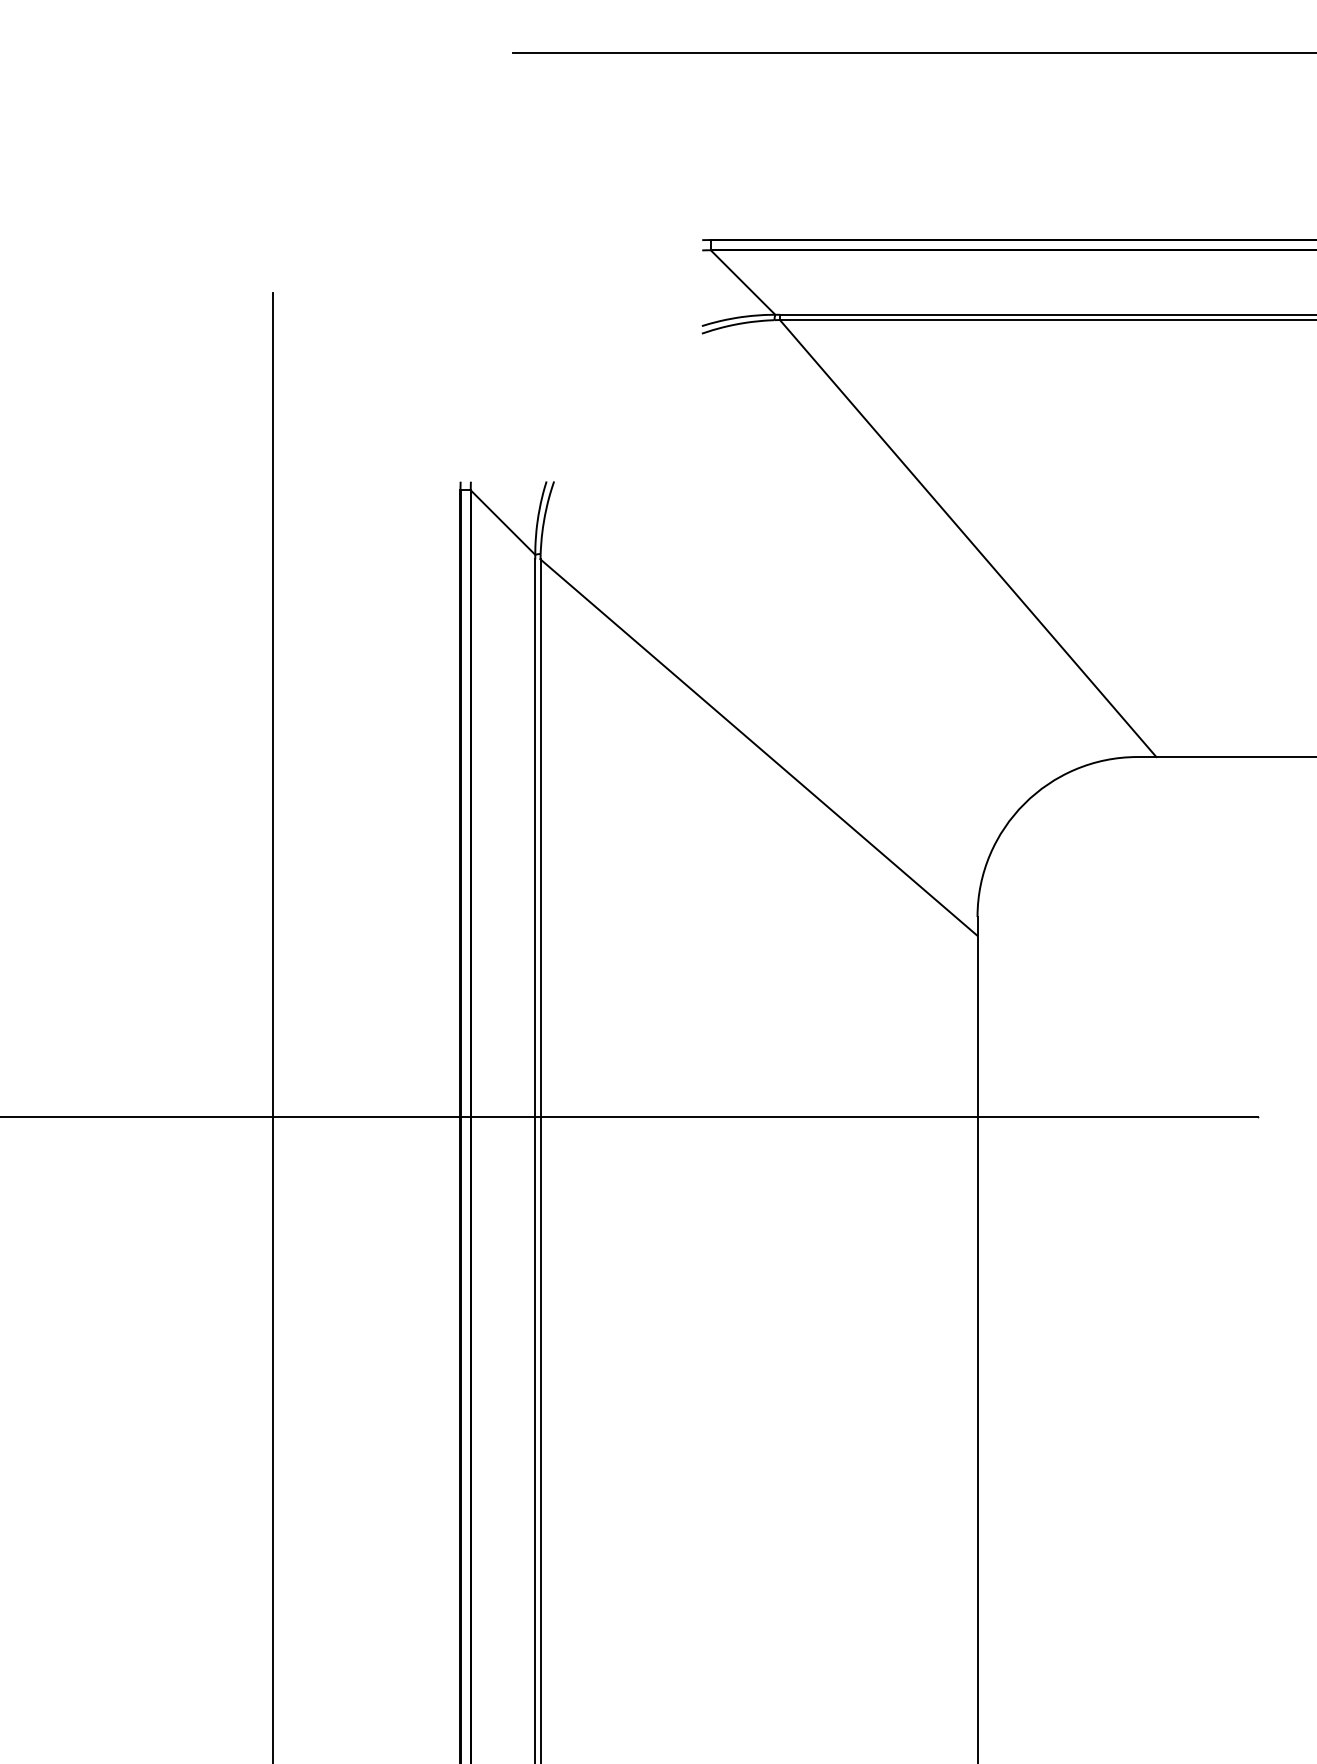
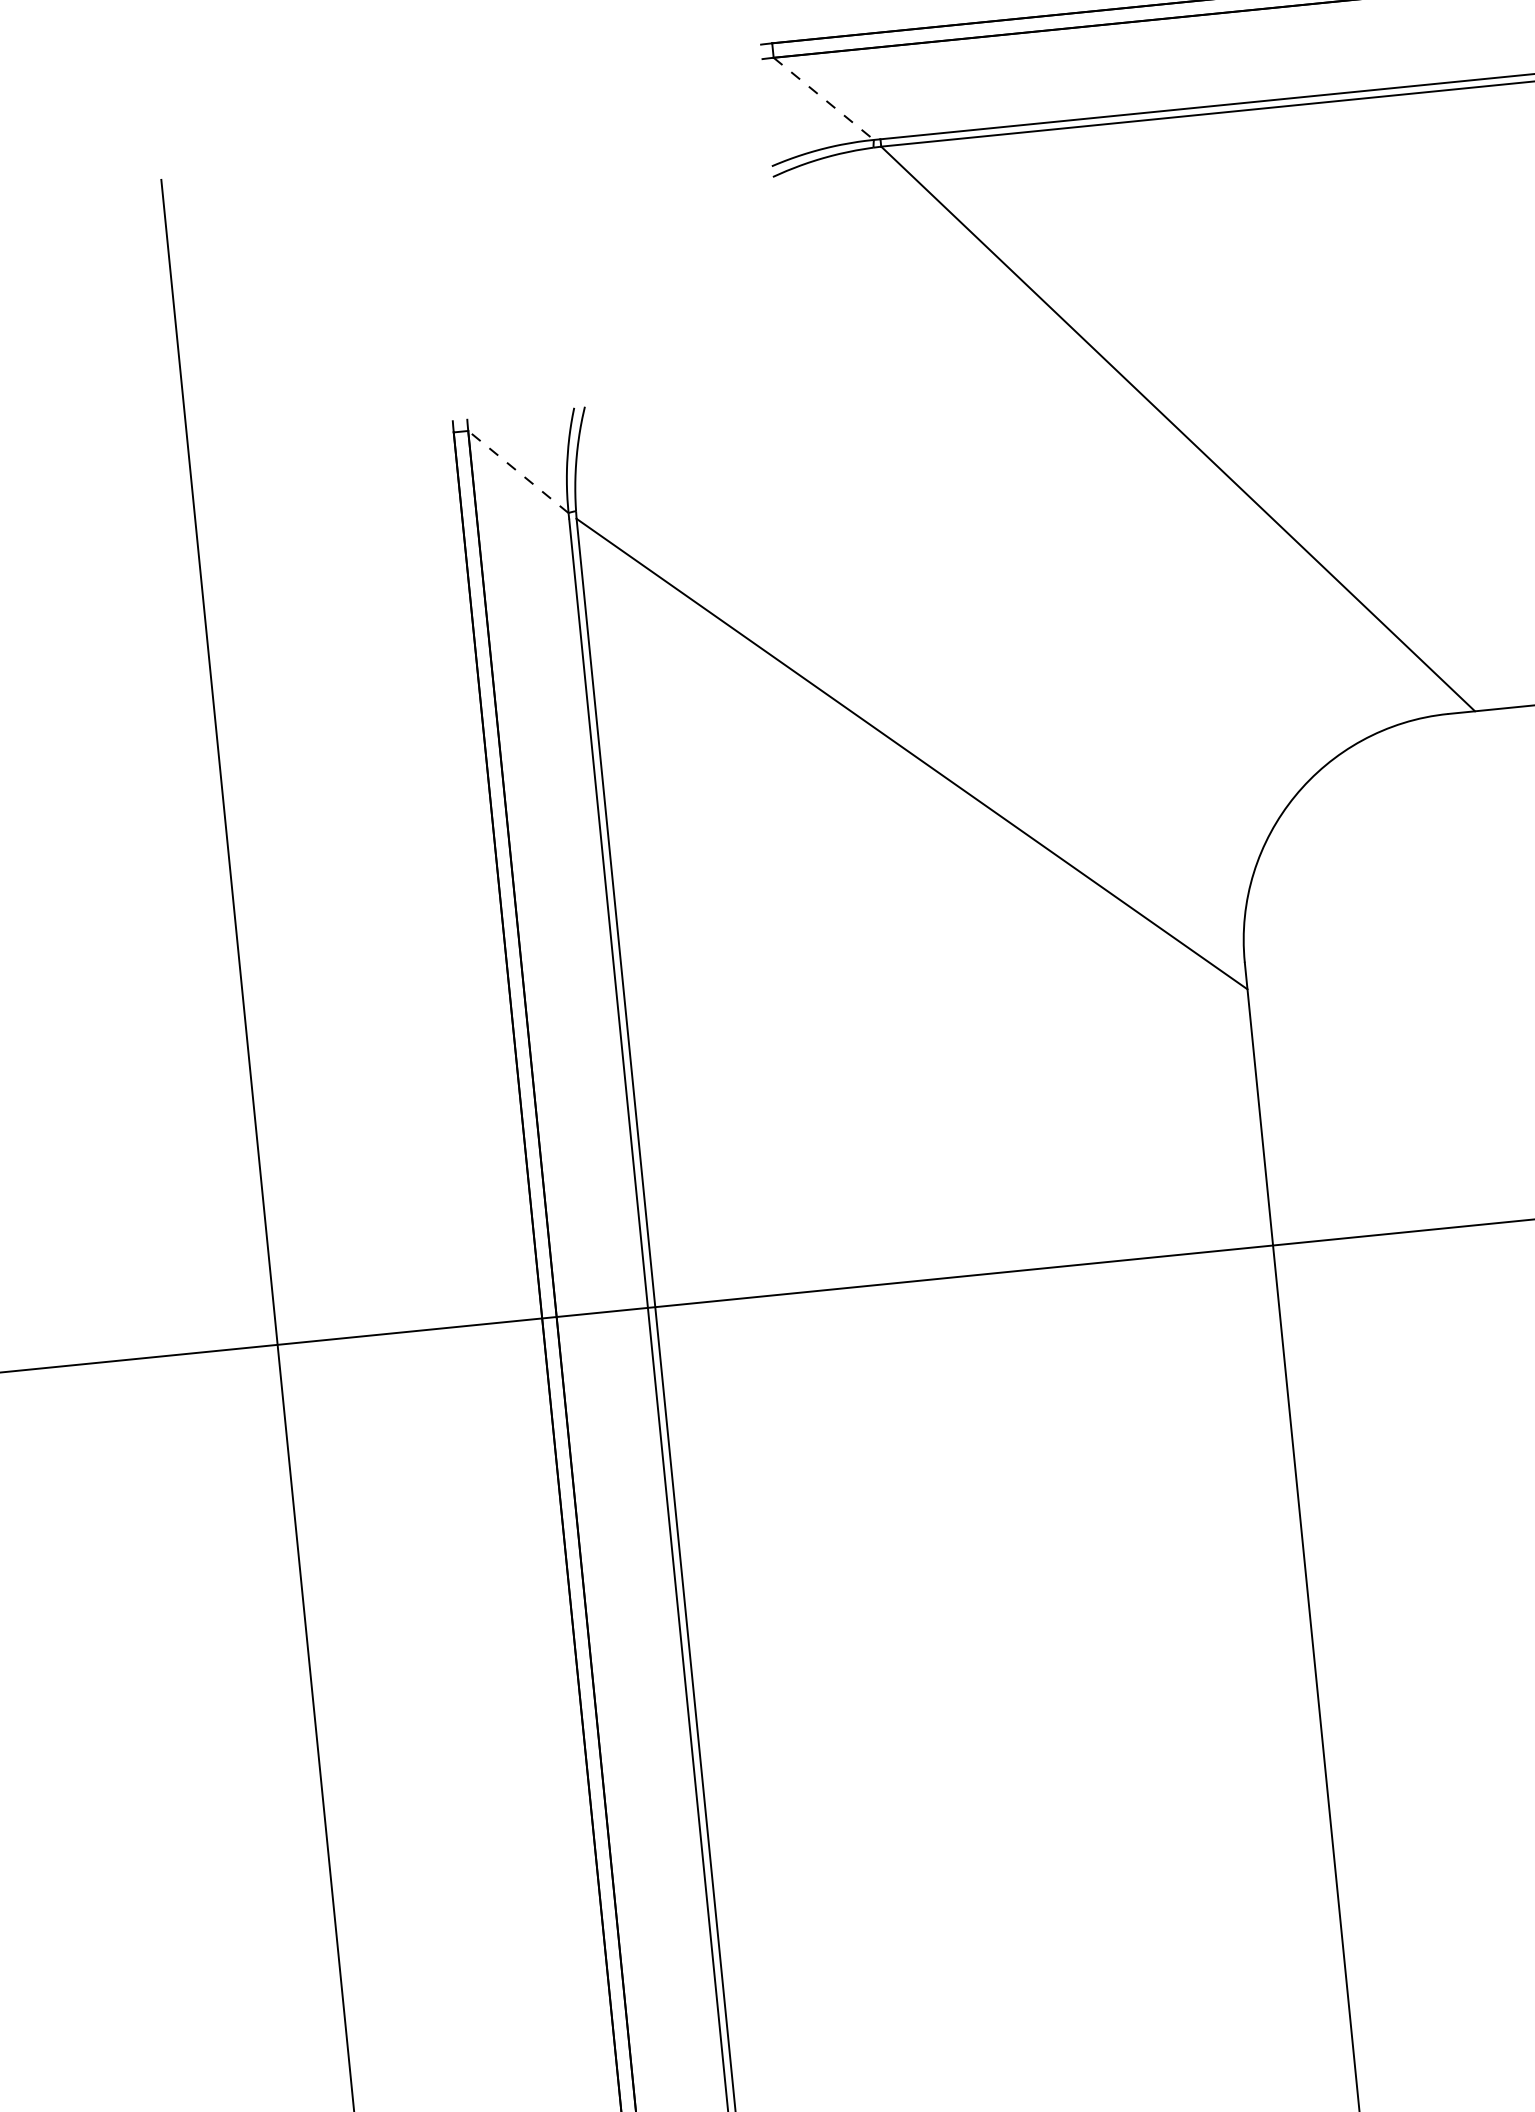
line: (743, 282) -> (824, 98), solid -> dashed
line: (503, 522) -> (519, 471), solid -> dashed

